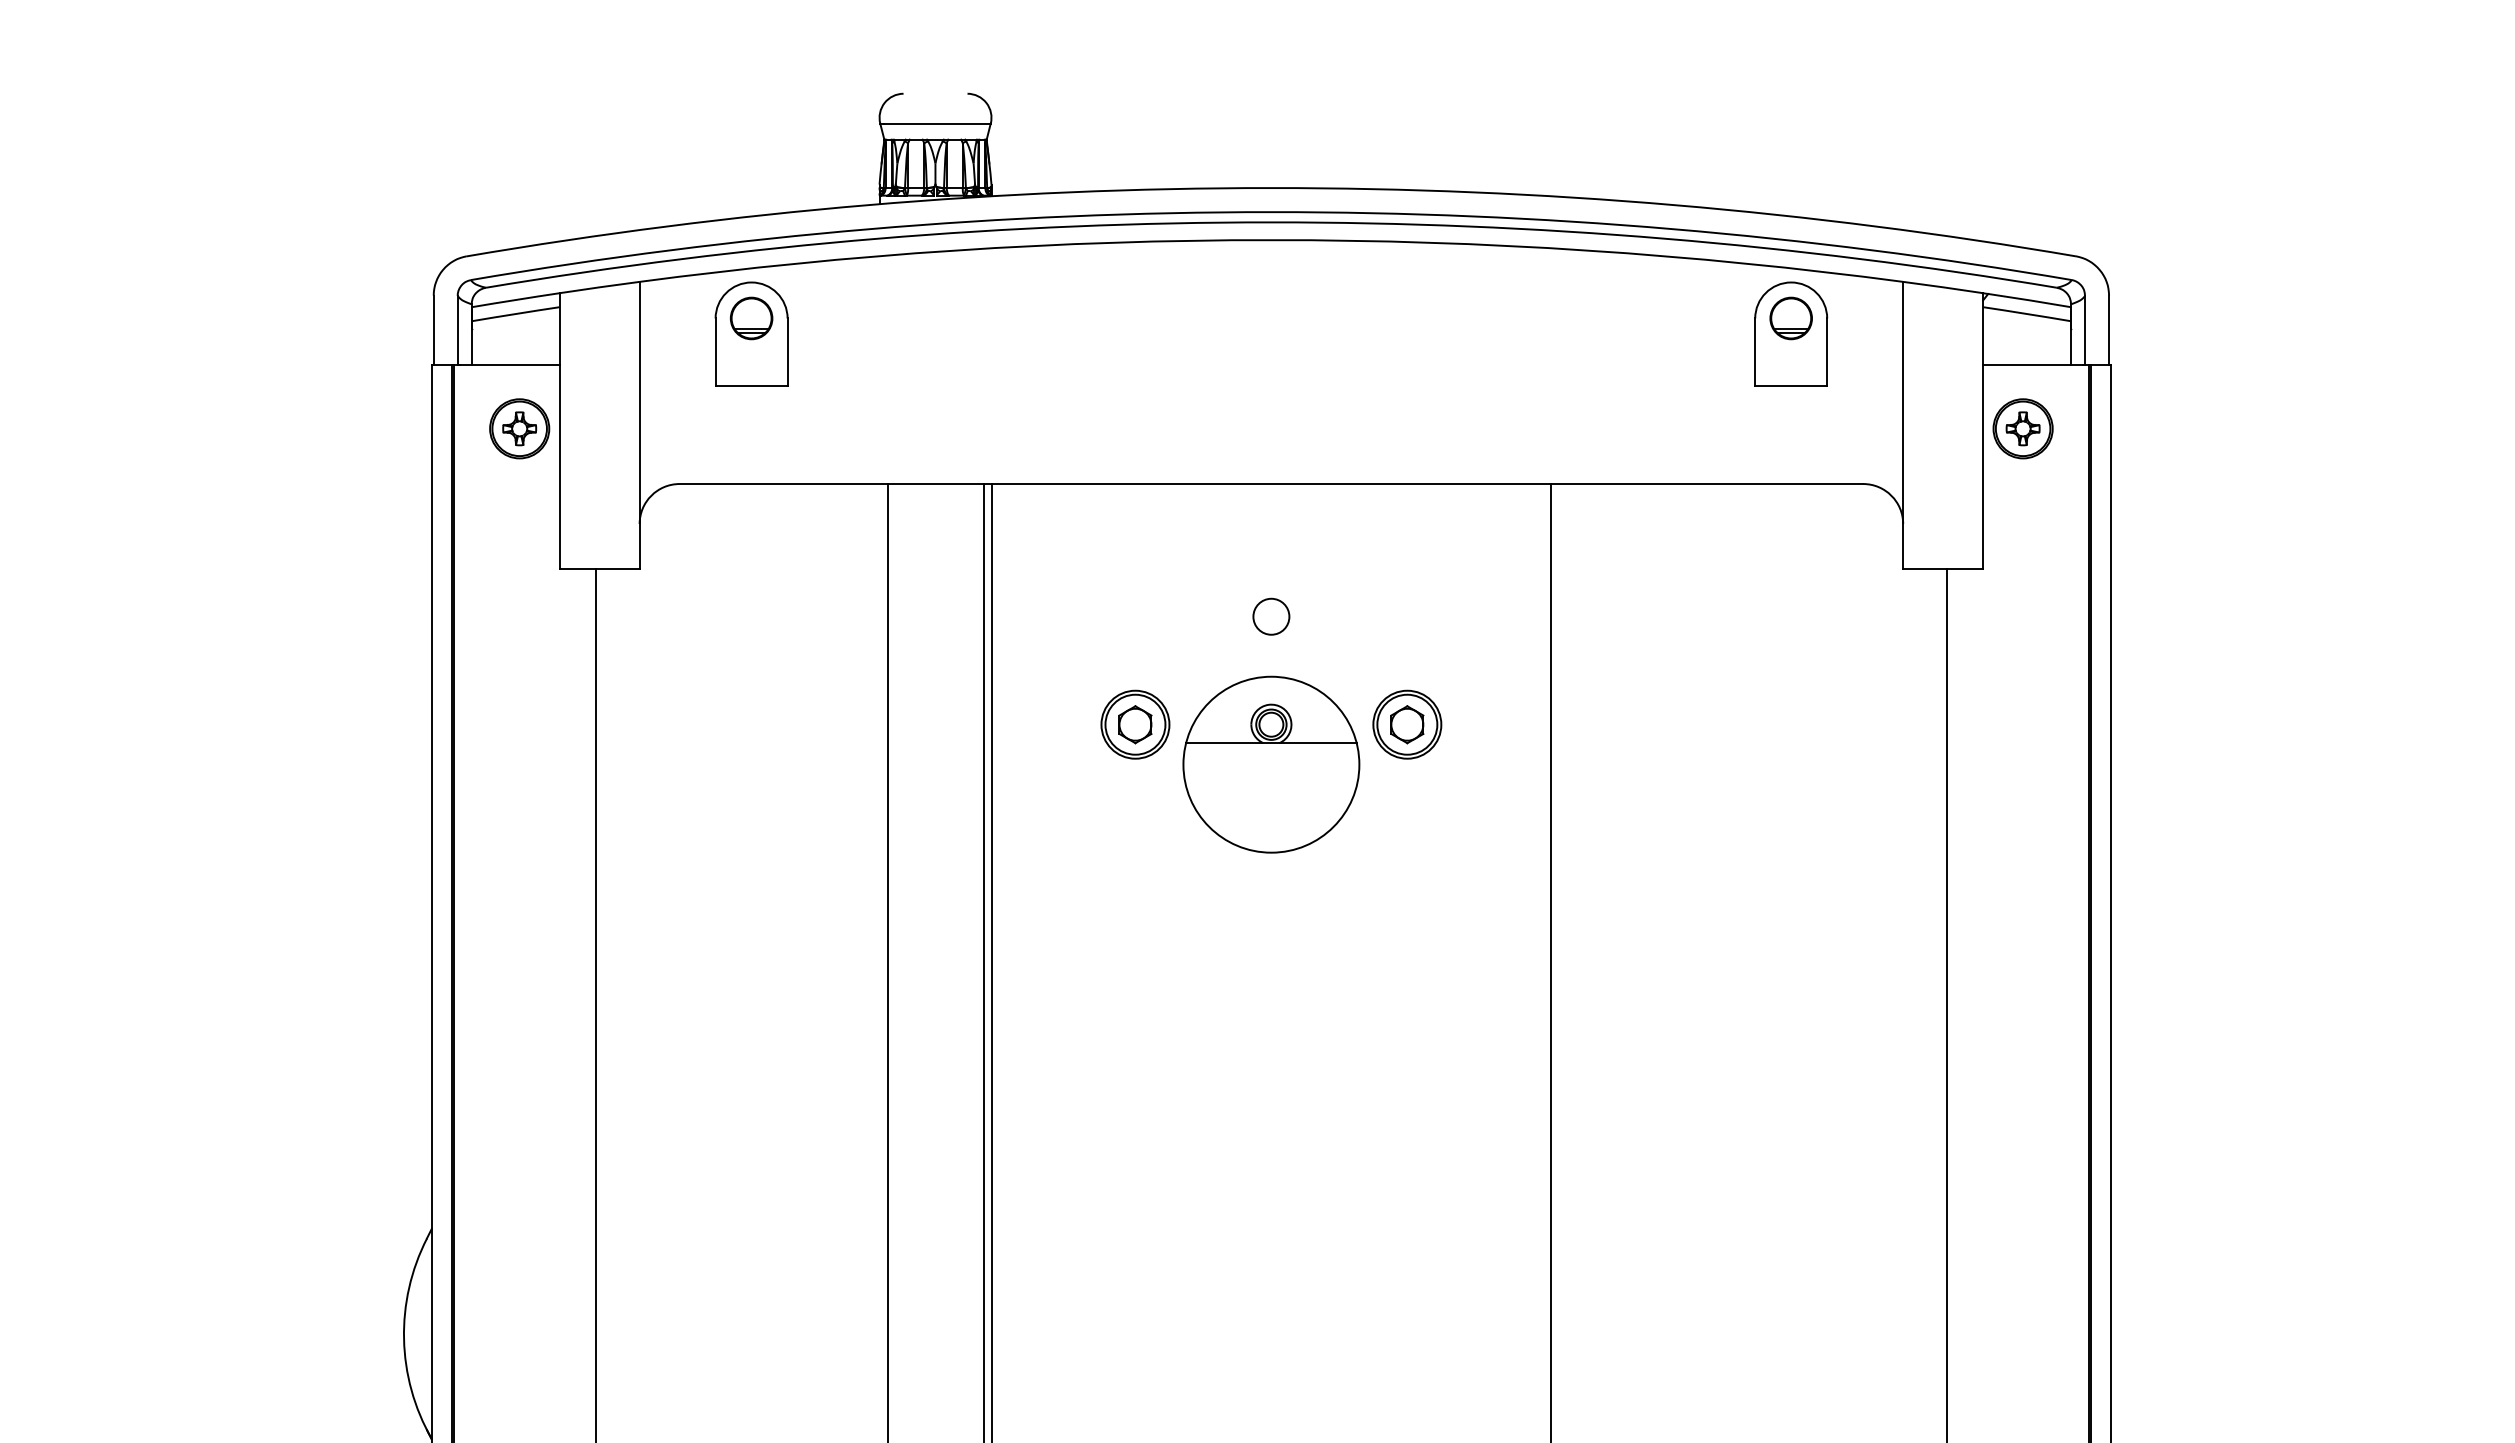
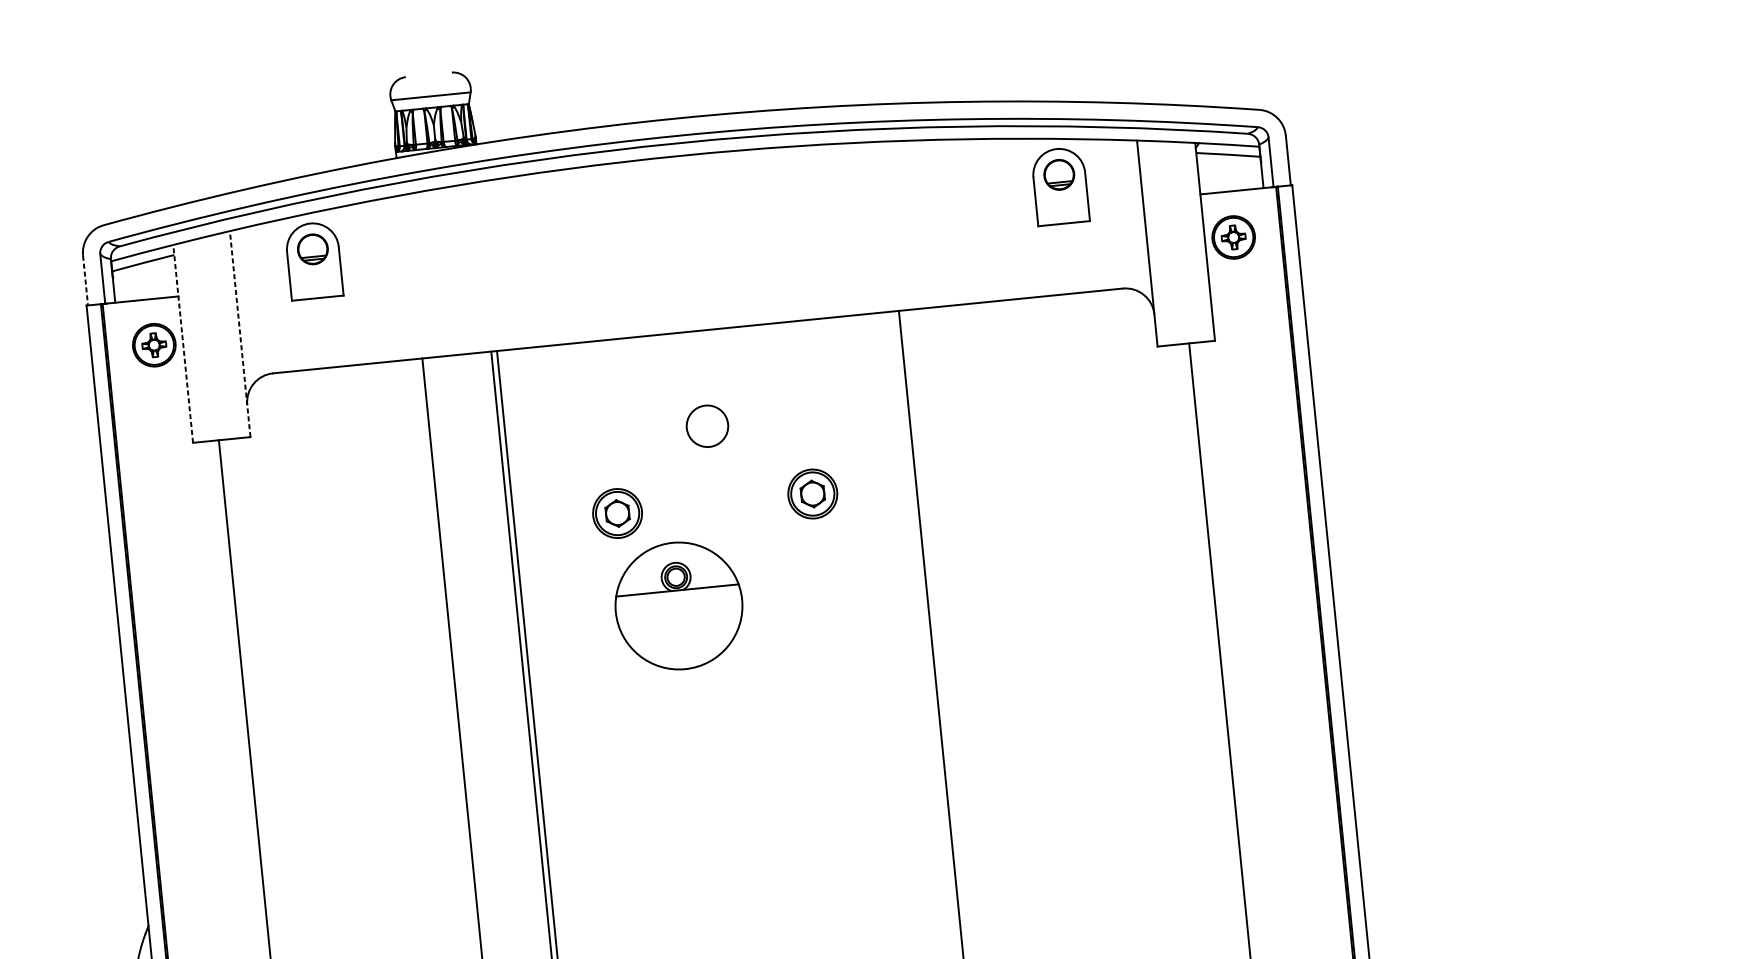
line: (433, 330) -> (85, 280), solid -> dashed
line: (639, 424) -> (240, 333), solid -> dashed
line: (559, 431) -> (183, 344), solid -> dashed
circle: (1271, 616) -> (707, 426), size x1.6
part: (1271, 764) -> (679, 605), moved

